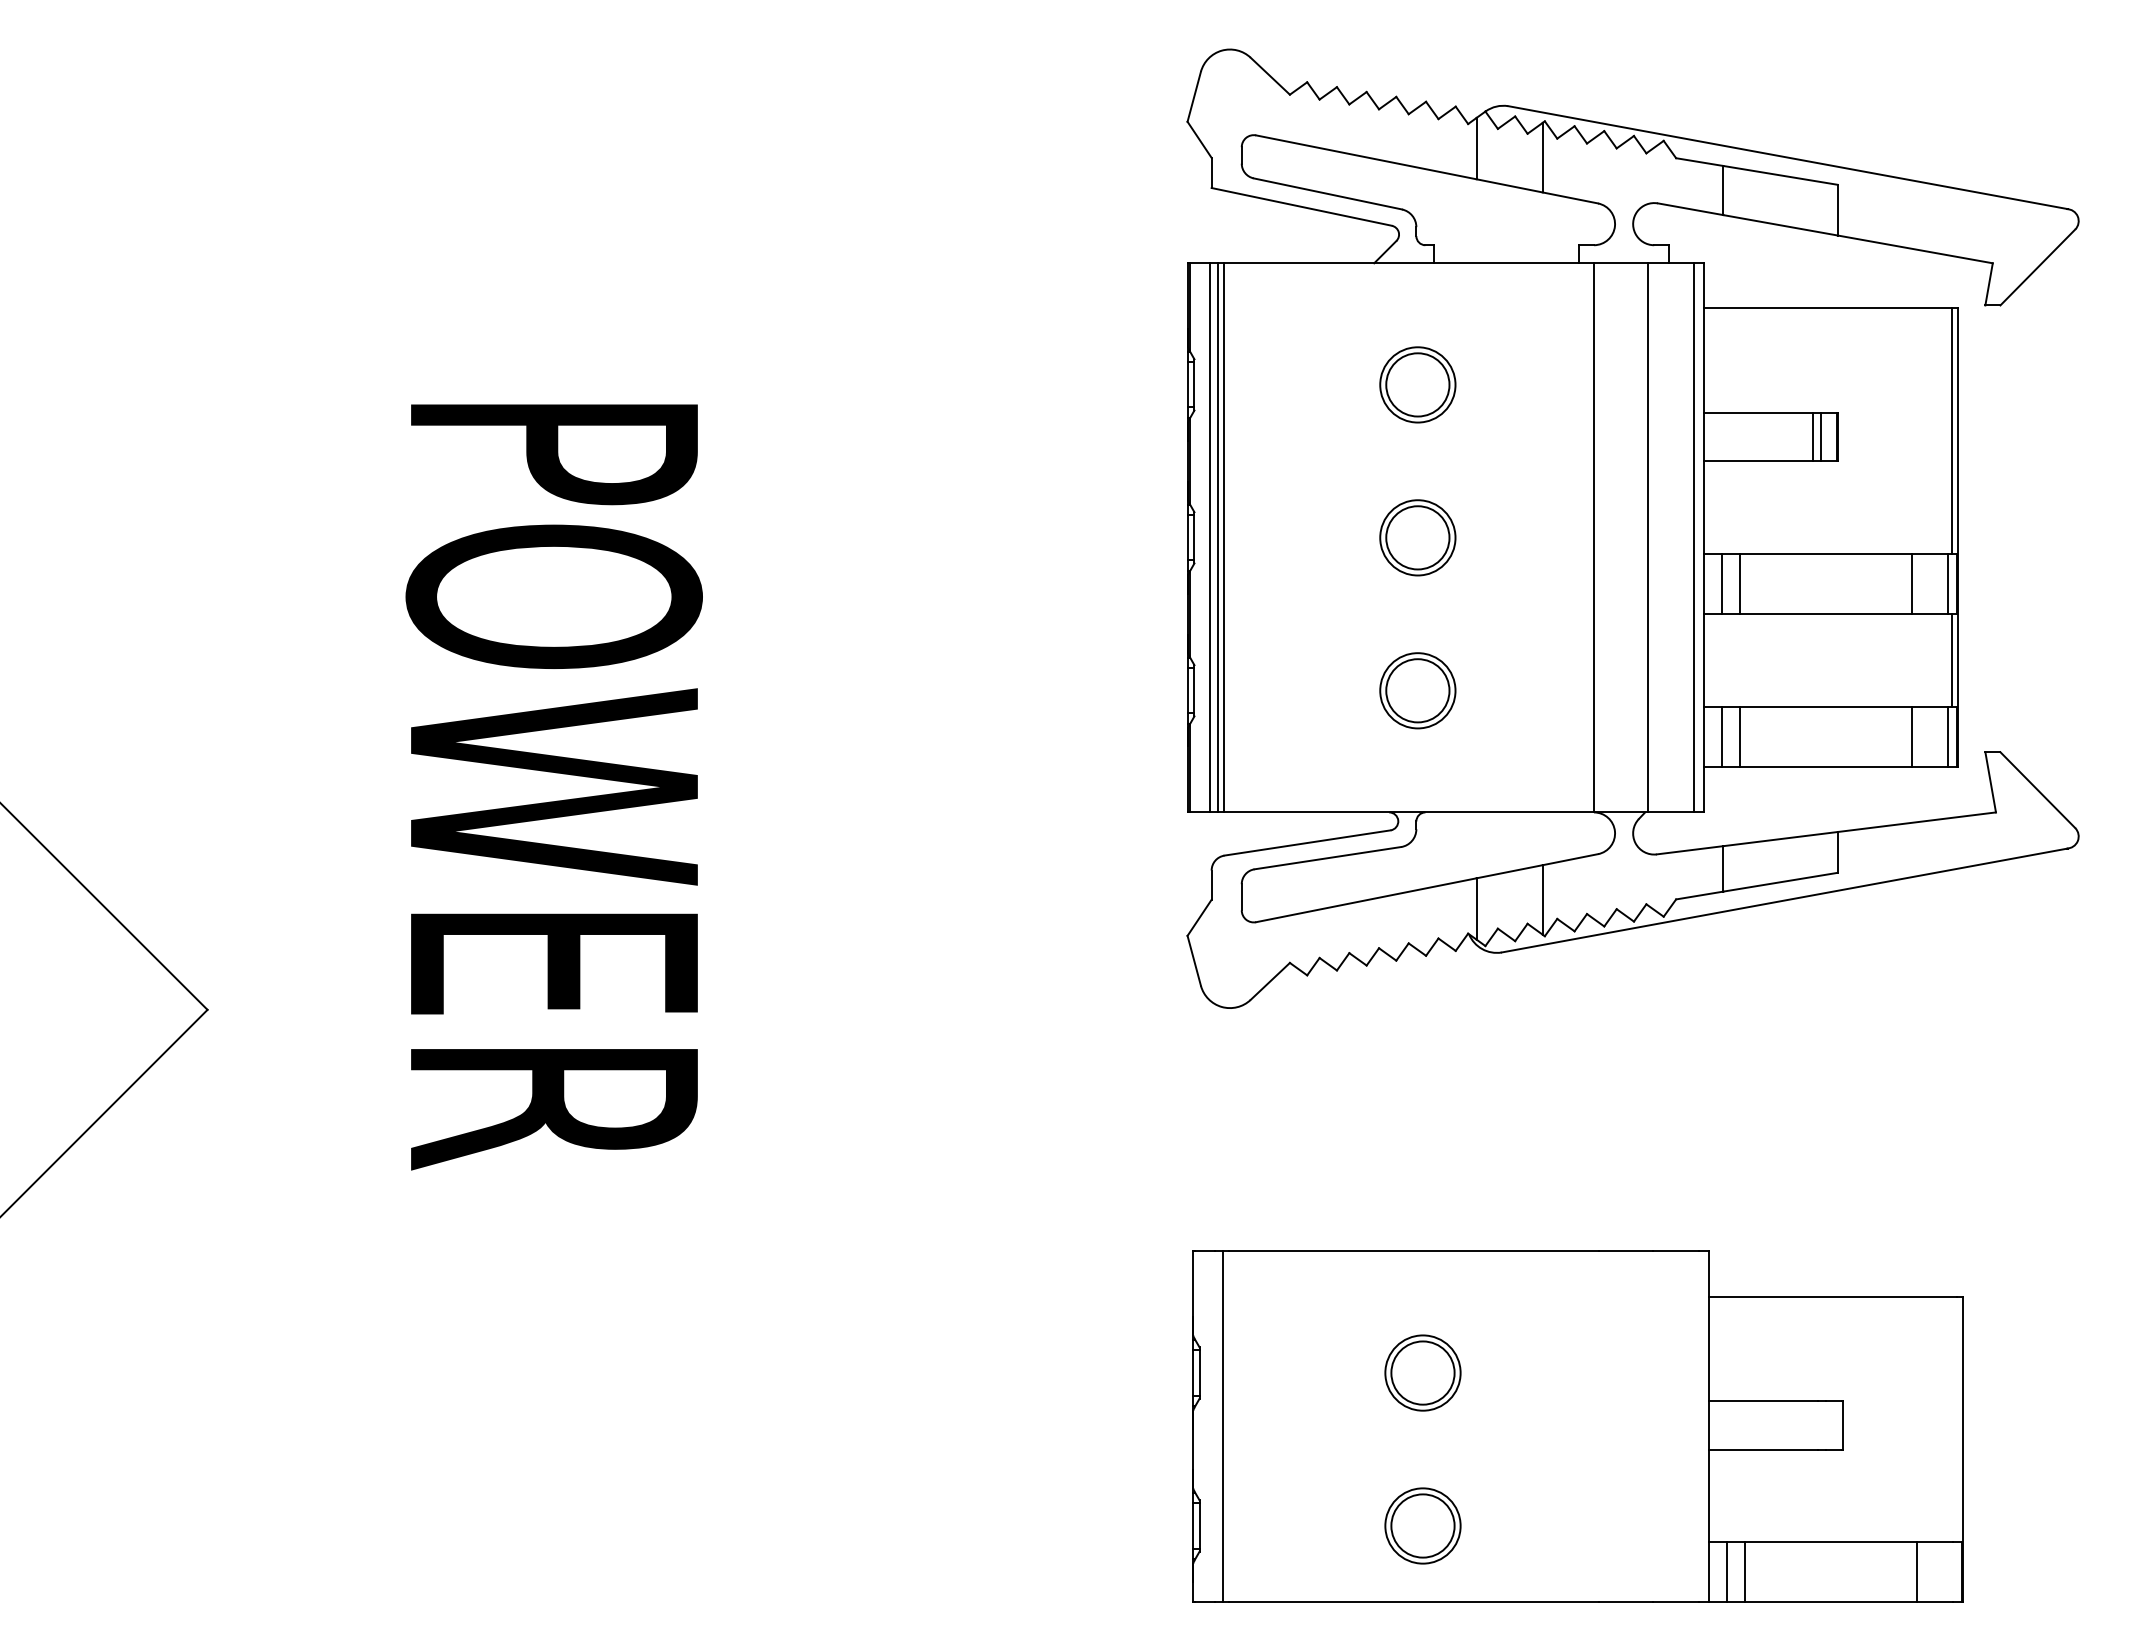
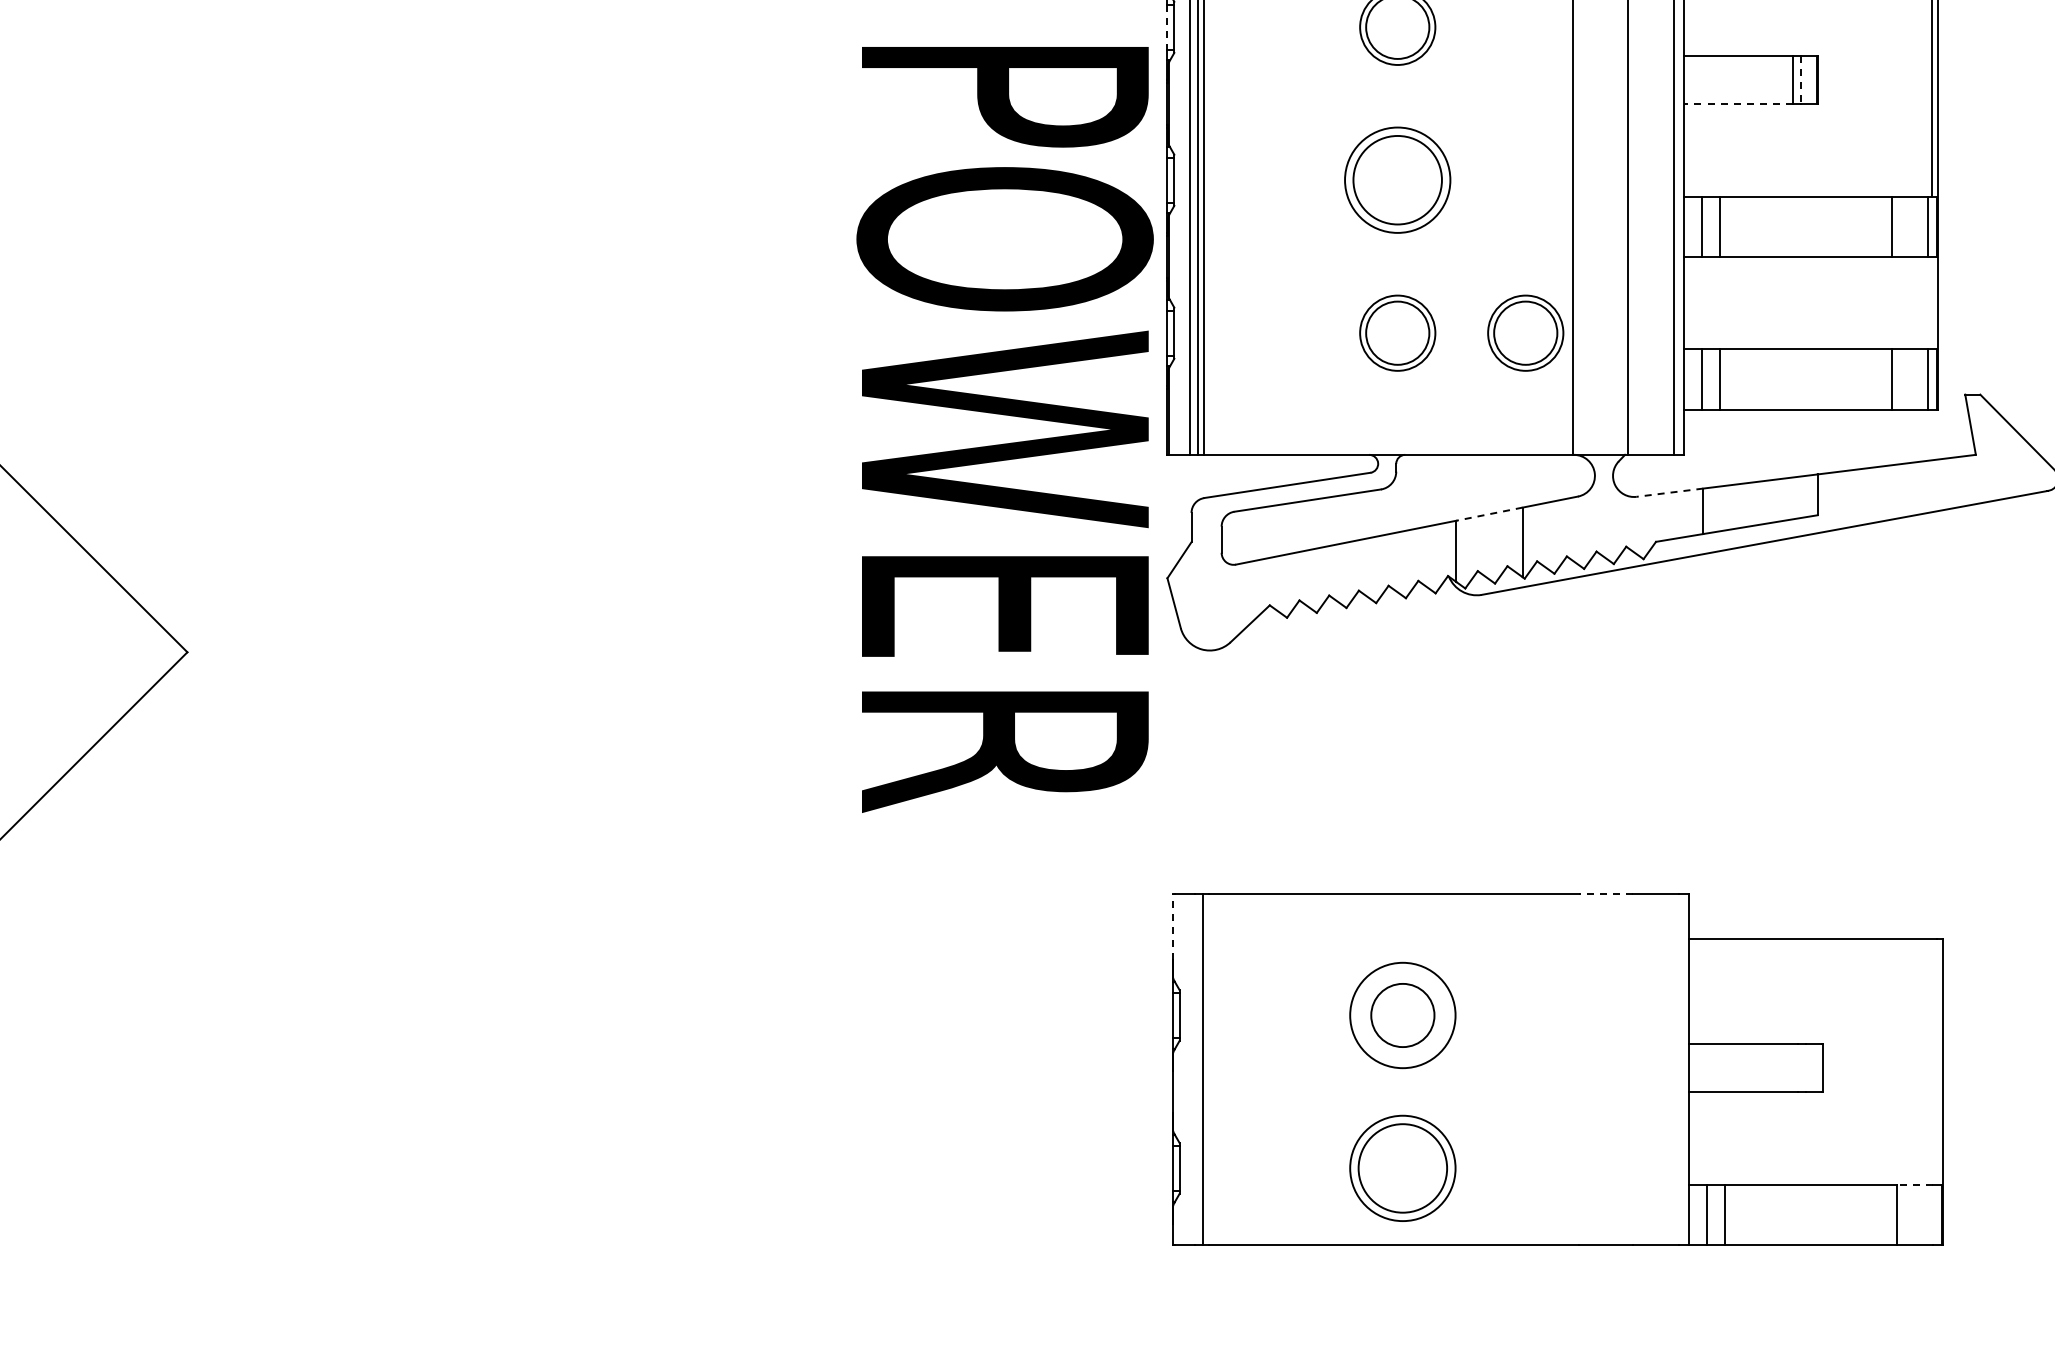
line: (1187, 384) -> (1167, 26), solid -> dashed
line: (1821, 437) -> (1801, 79), solid -> dashed
line: (1757, 461) -> (1737, 103), solid -> dashed
part: (1417, 537) -> (1397, 179), size x1.4
line: (1952, 660) -> (1932, 302), removed
part: (1545, 690) -> (1525, 332), added
text: (553, 787) -> (1004, 429), moved
line: (1690, 850) -> (1670, 492), solid -> dashed
line: (1509, 871) -> (1489, 513), solid -> dashed
line: (1625, 1251) -> (1605, 893), solid -> dashed
line: (1192, 1284) -> (1172, 926), solid -> dashed
circle: (1422, 1372) -> (1402, 1014), size x1.4
part: (1422, 1525) -> (1402, 1167), size x1.4
line: (1934, 1542) -> (1914, 1184), solid -> dashed

